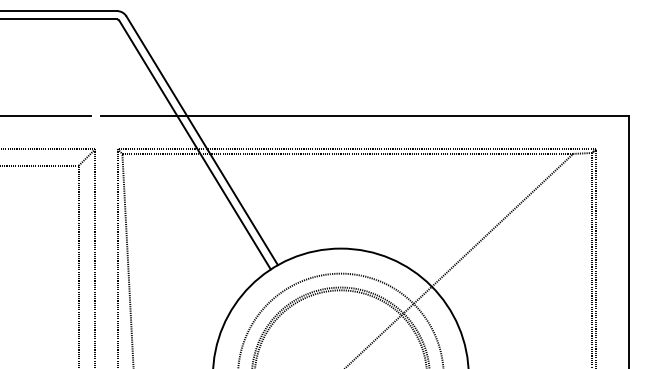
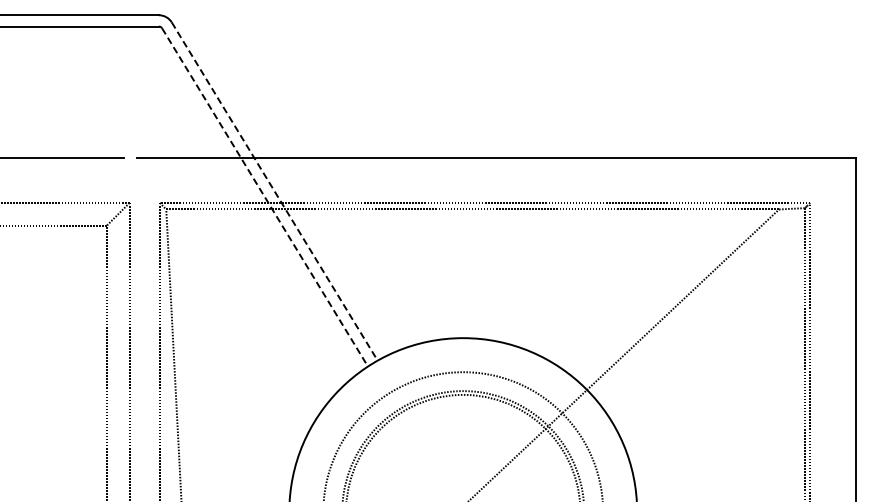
line: (202, 140) -> (274, 191), solid -> dashed
line: (195, 145) -> (265, 197), solid -> dashed

